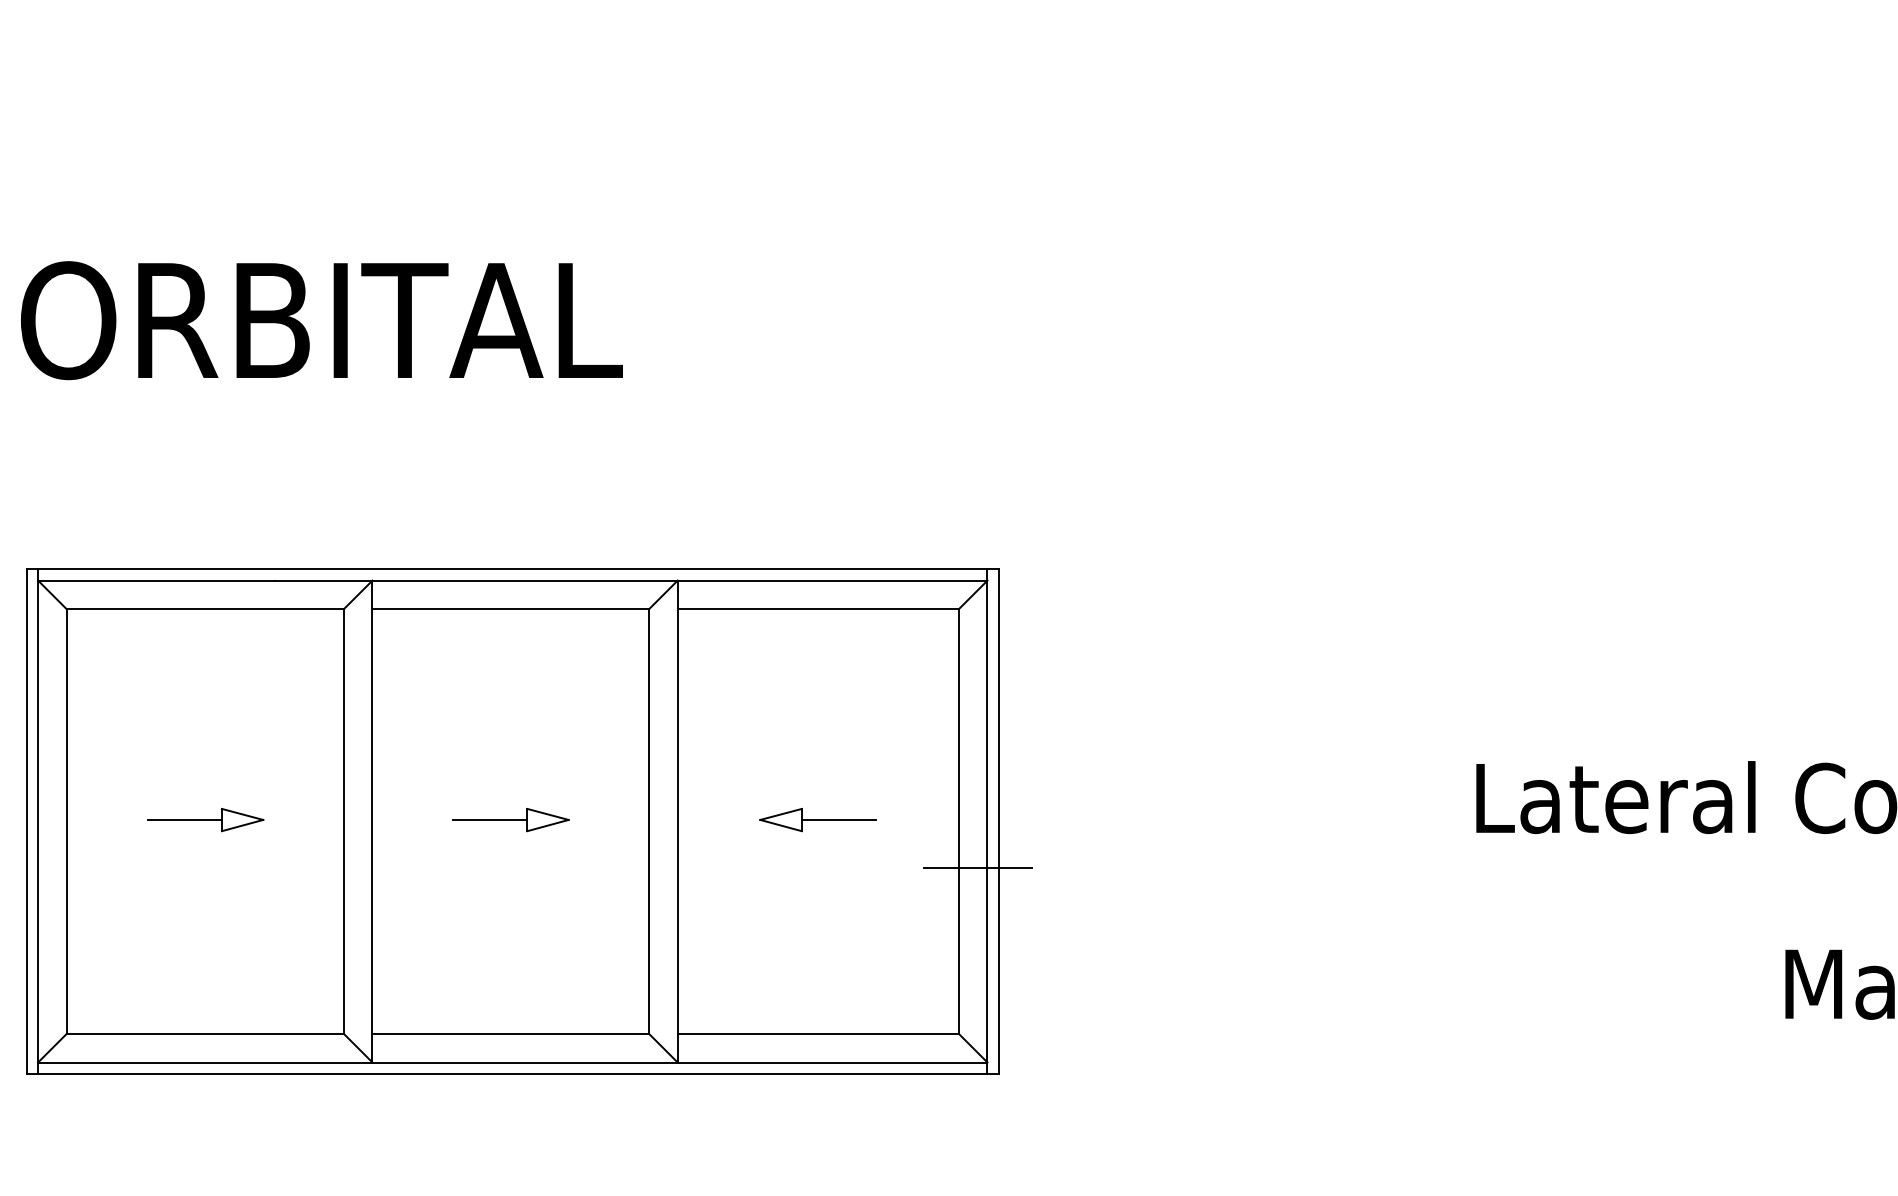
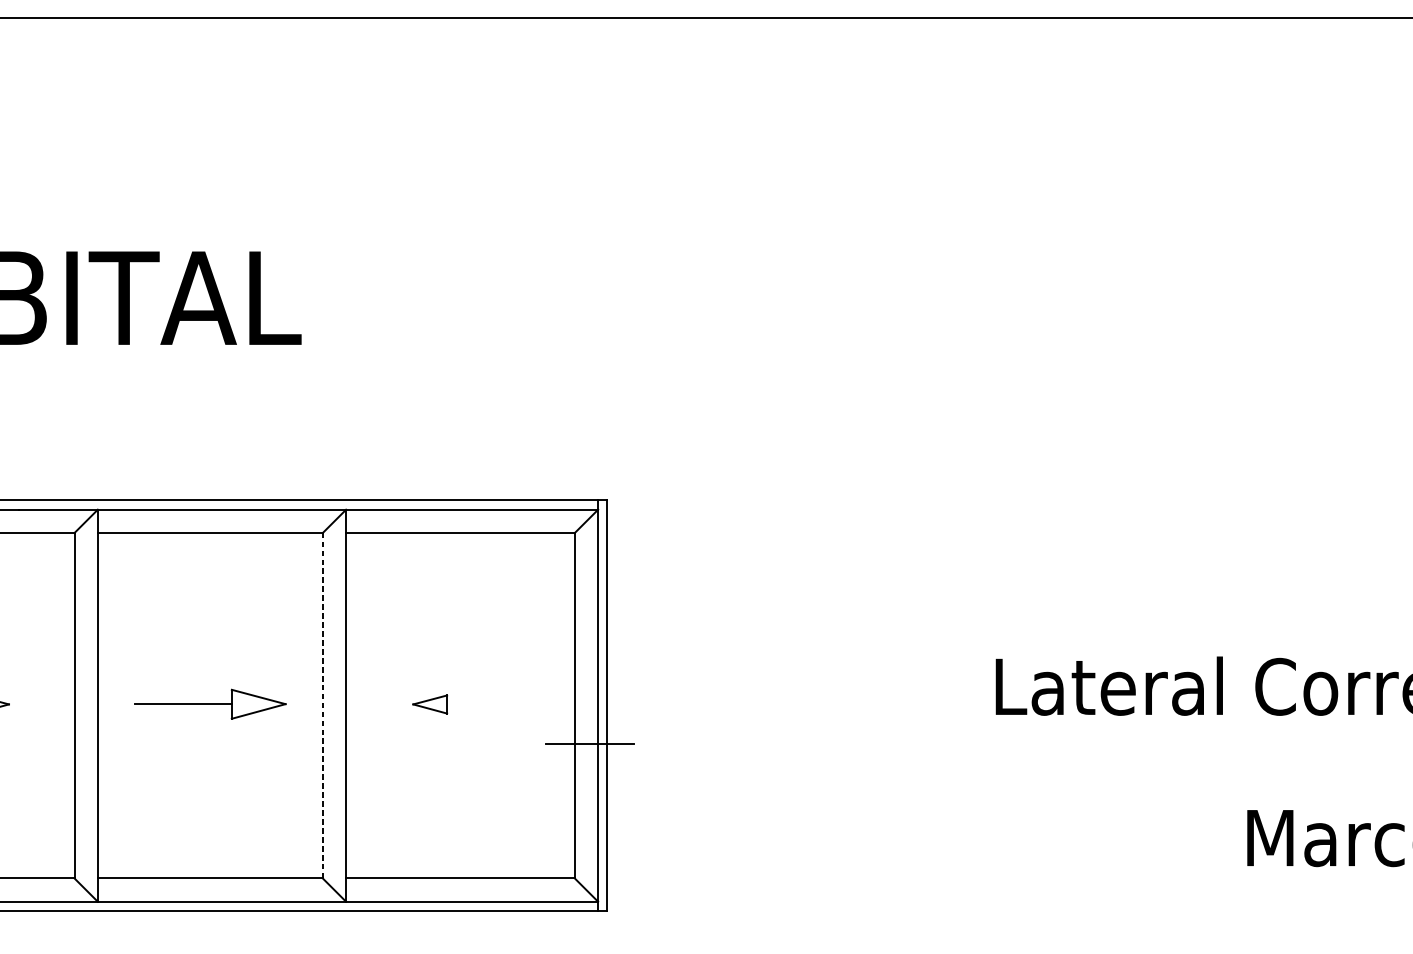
line: (838, 819) -> (476, 704), removed
part: (510, 820) -> (210, 704), size x1.6
line: (649, 821) -> (323, 705), solid -> dashed

